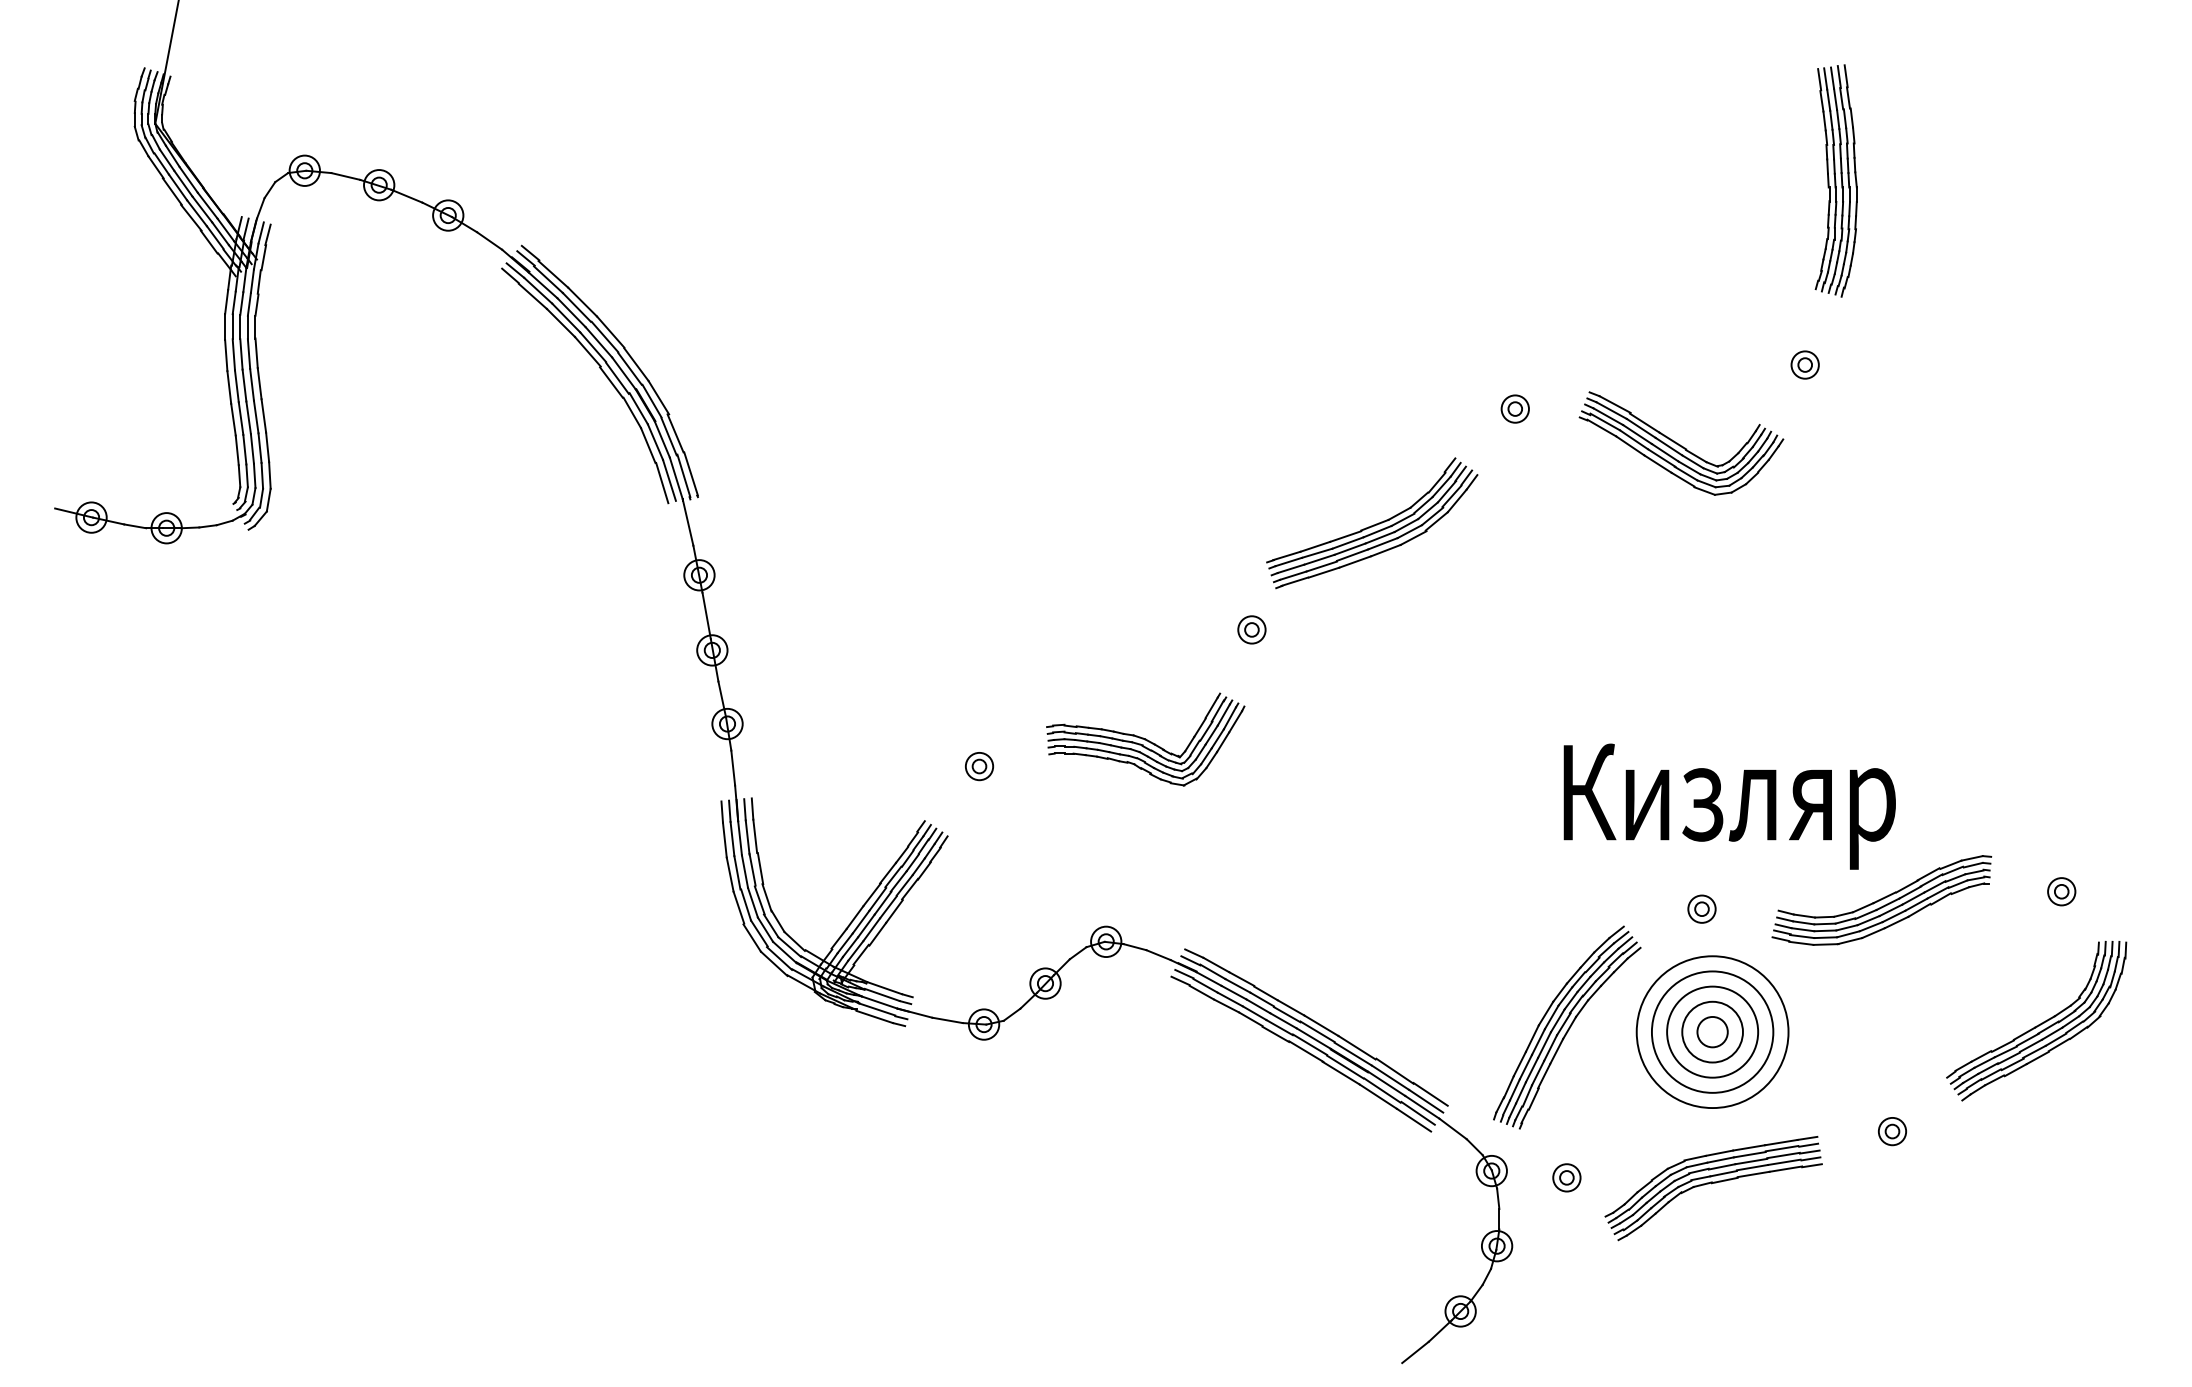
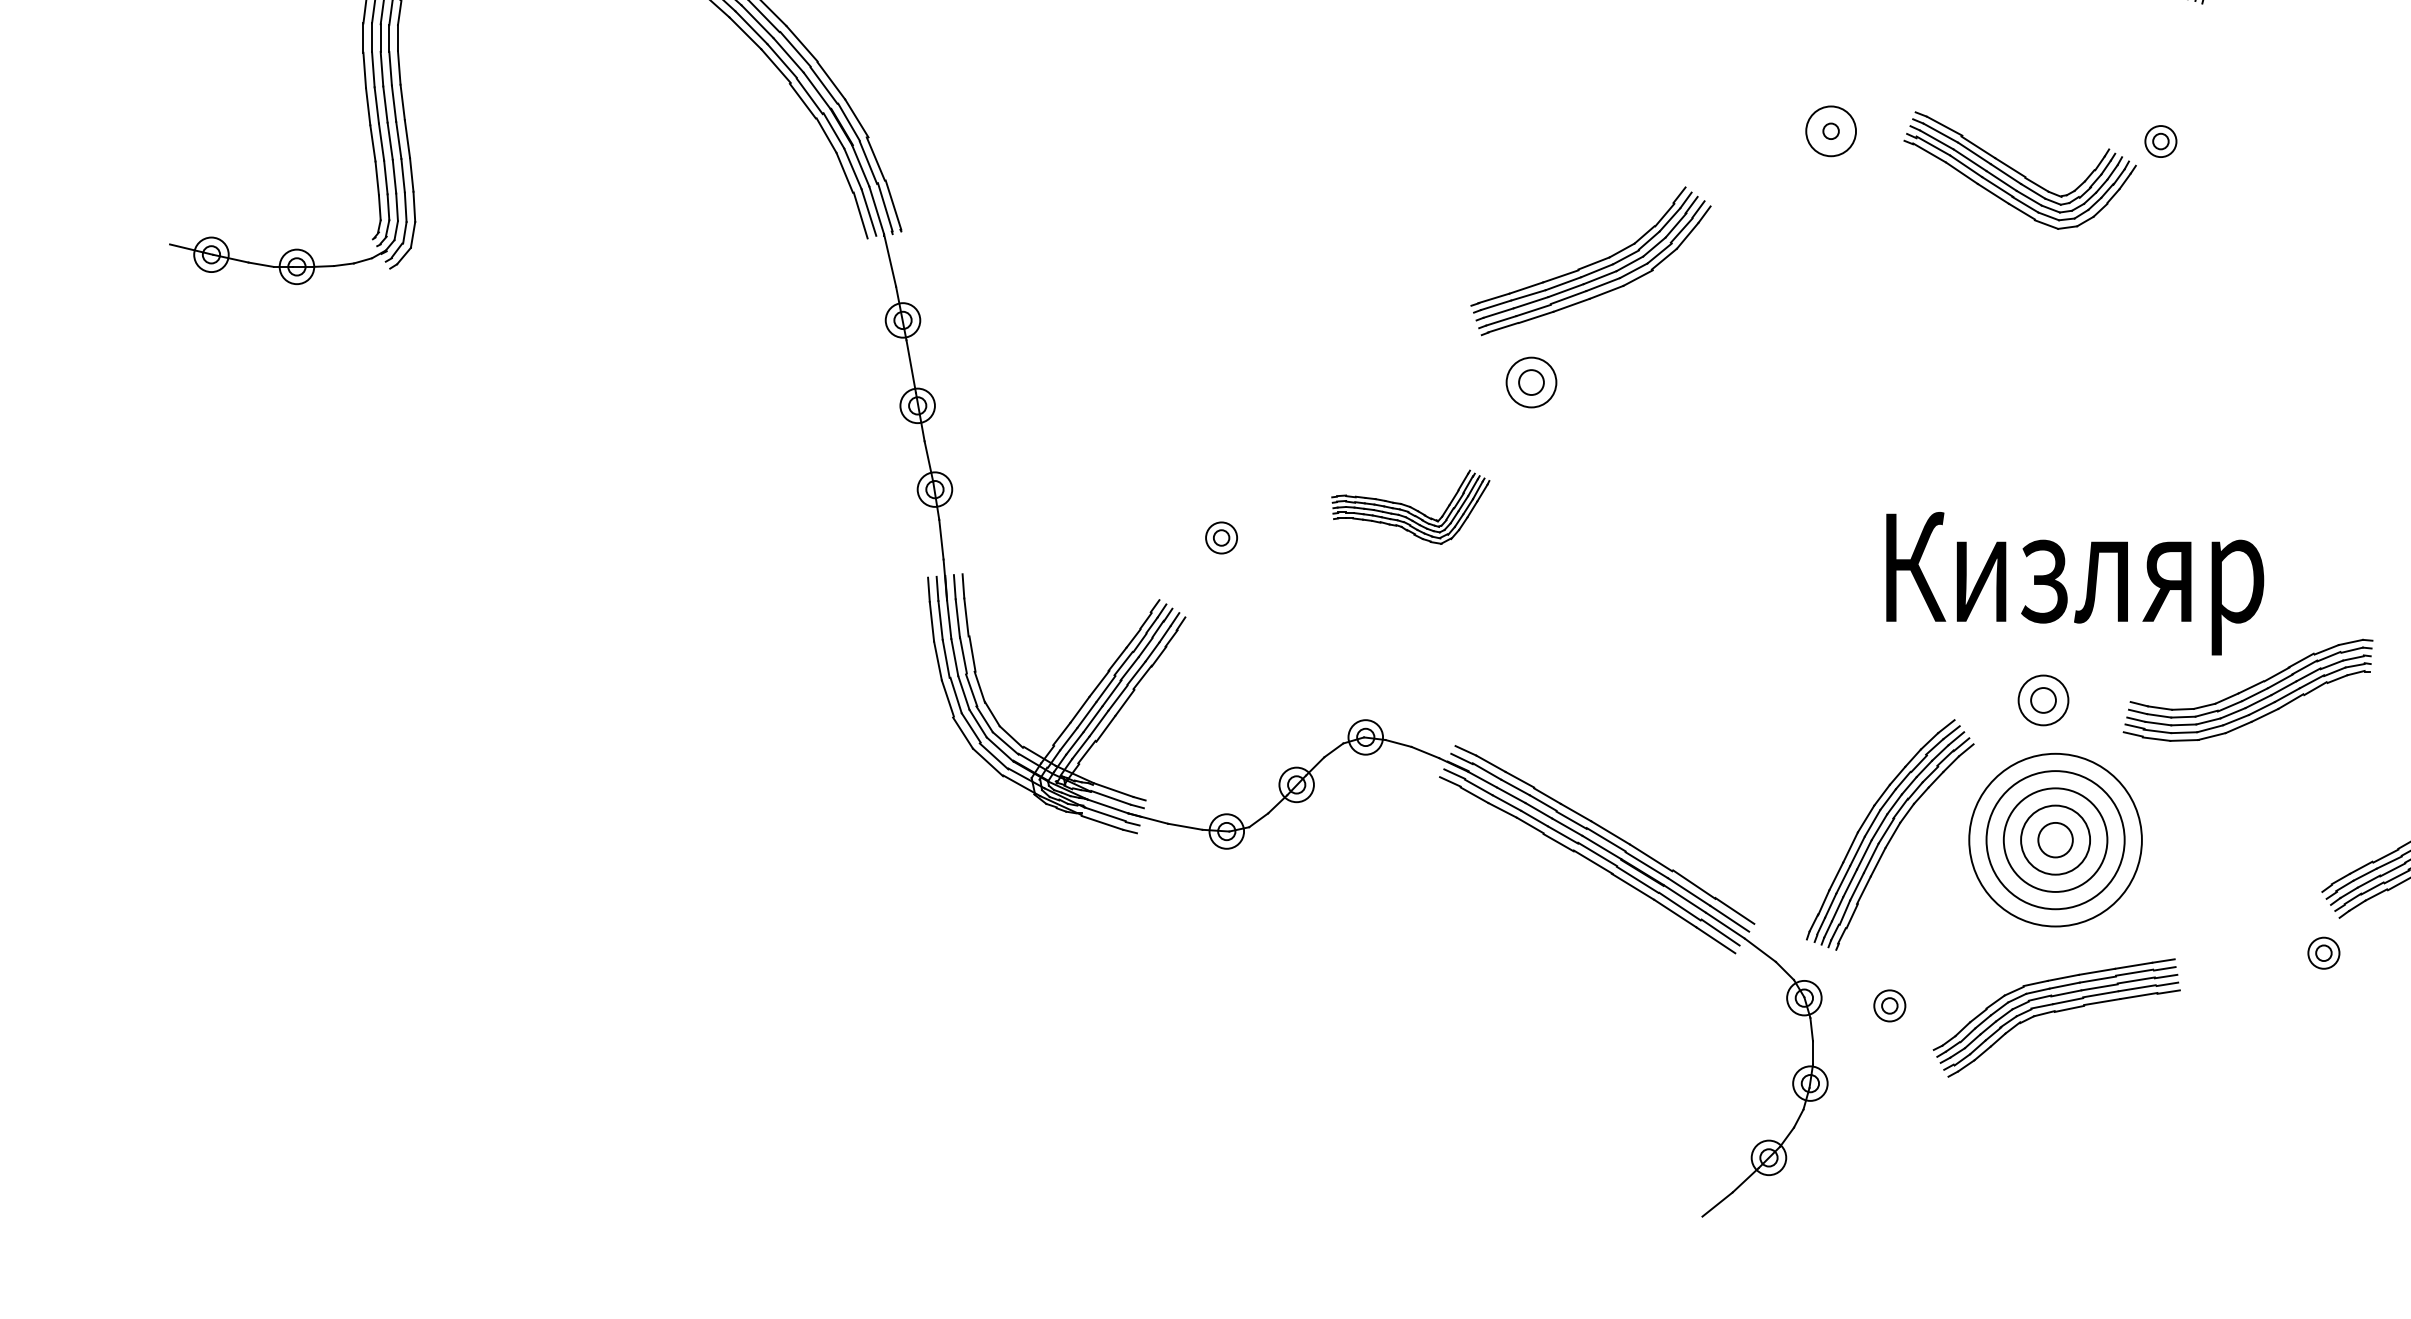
part: (1804, 364) -> (2160, 140), moved
circle: (1514, 408) -> (1830, 130), size x1.6
part: (1372, 523) -> (1591, 261), moved
part: (1251, 629) -> (1531, 382), size x1.6
part: (1145, 739) -> (1410, 507), size x0.7
part: (1701, 908) -> (2042, 699), size x1.6
part: (1892, 1131) -> (2323, 953), moved

